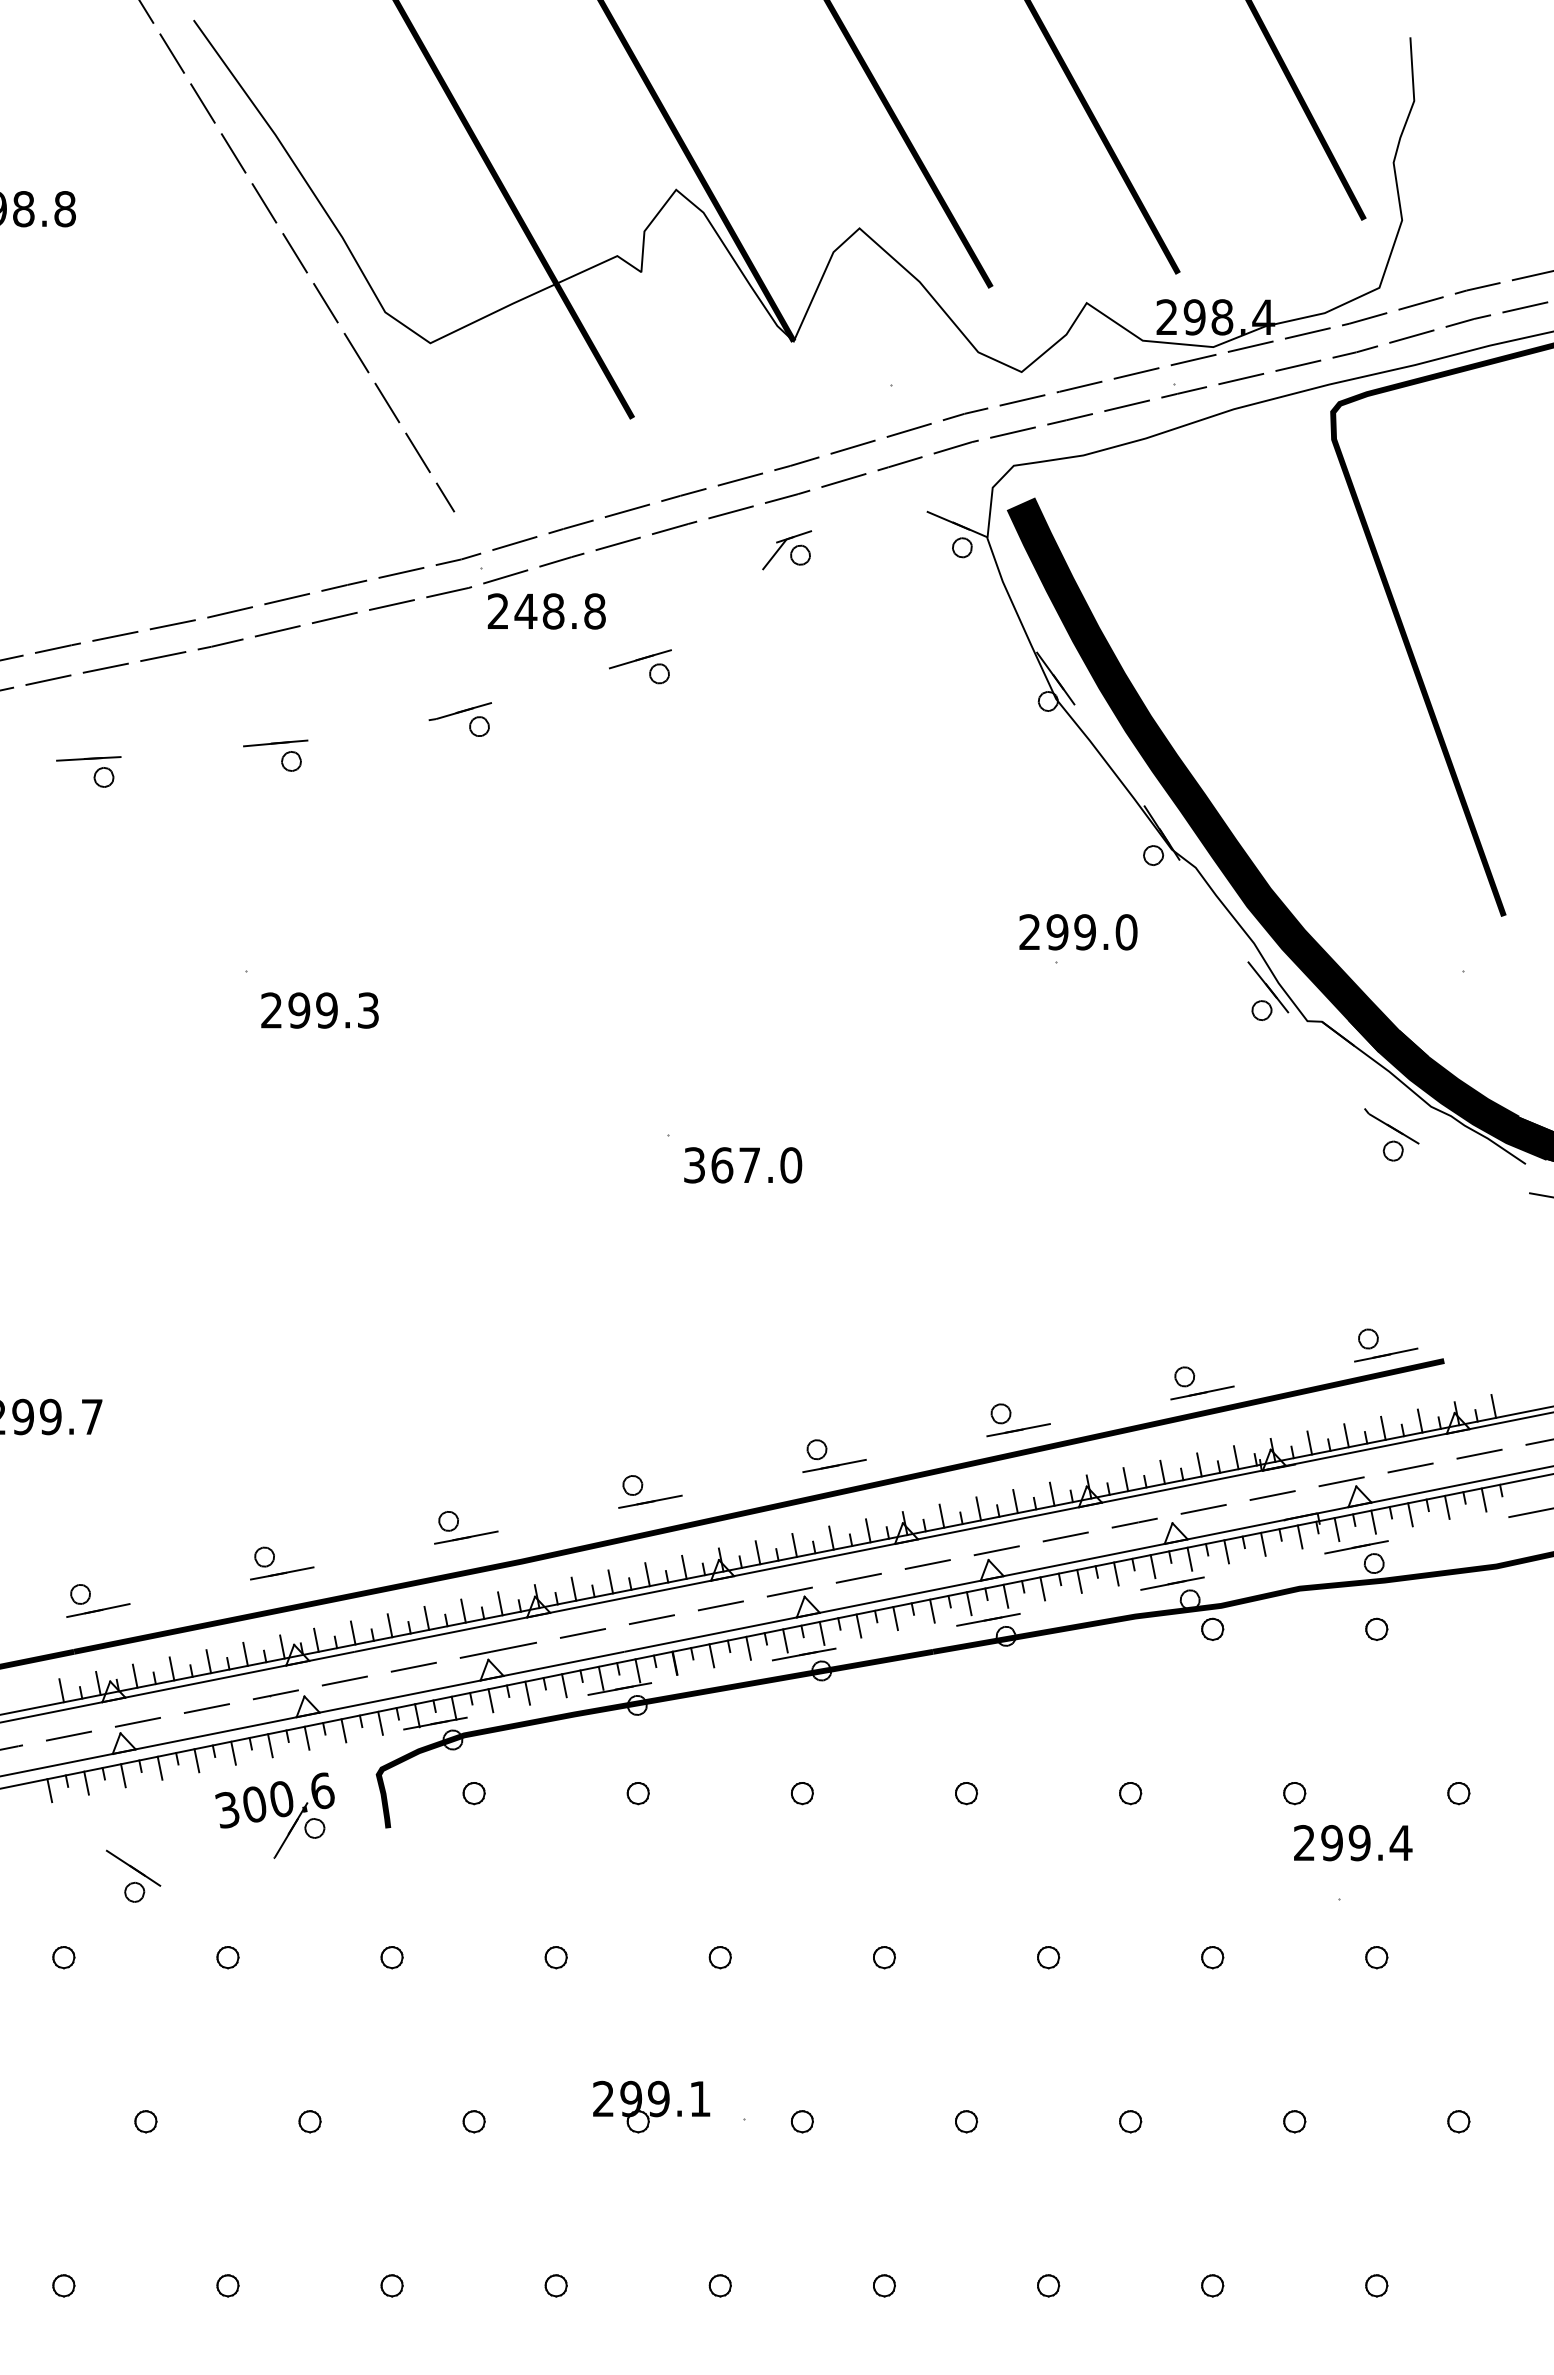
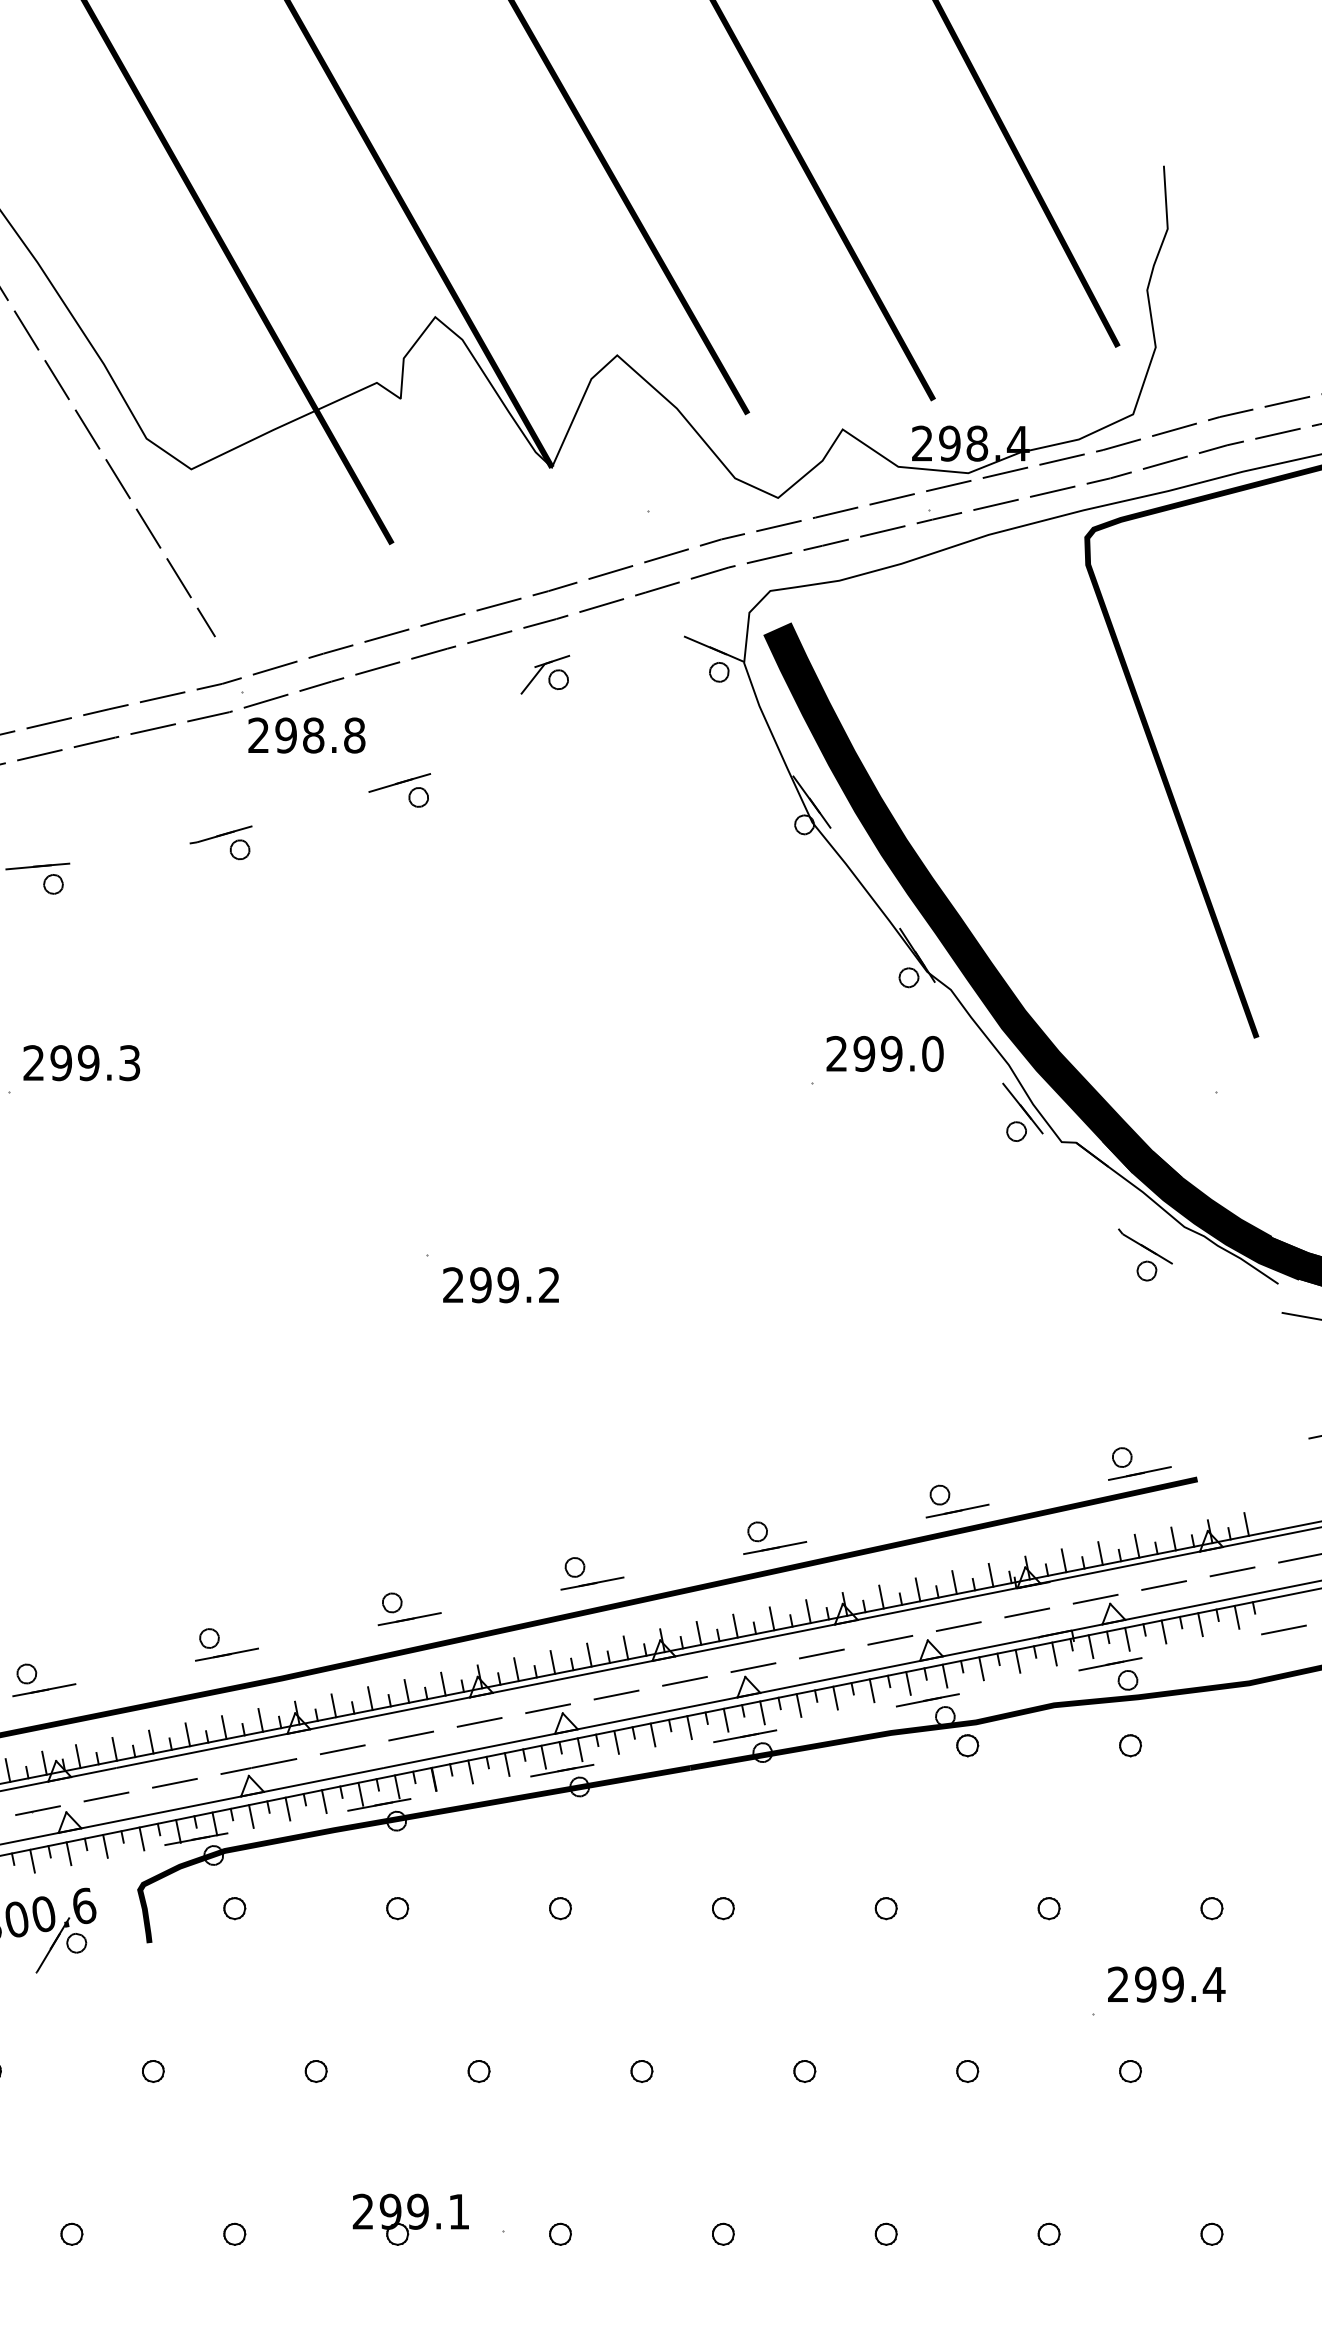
text: (525, 611) -> (285, 735), 248.8 -> 298.8
text: (1078, 932) -> (885, 1054), moved
text: (319, 1010) -> (81, 1063), moved
text: (743, 1165) -> (502, 1285), 367.0 -> 299.2
text: (1353, 1843) -> (1166, 1985), moved

